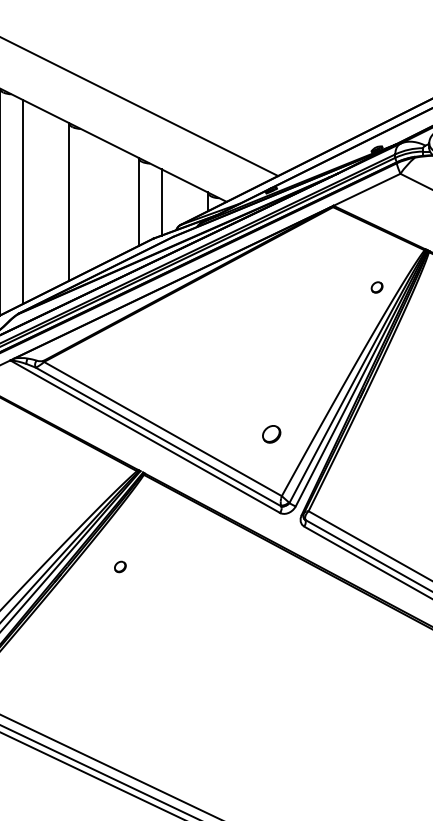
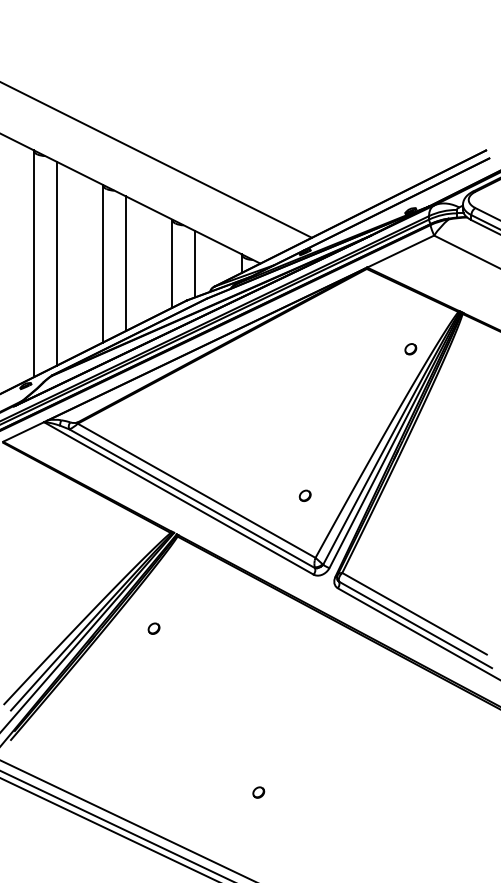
line: (92, 201) -> (126, 263), added
part: (270, 433) -> (304, 495), size x0.62
part: (224, 730) -> (258, 792), added

